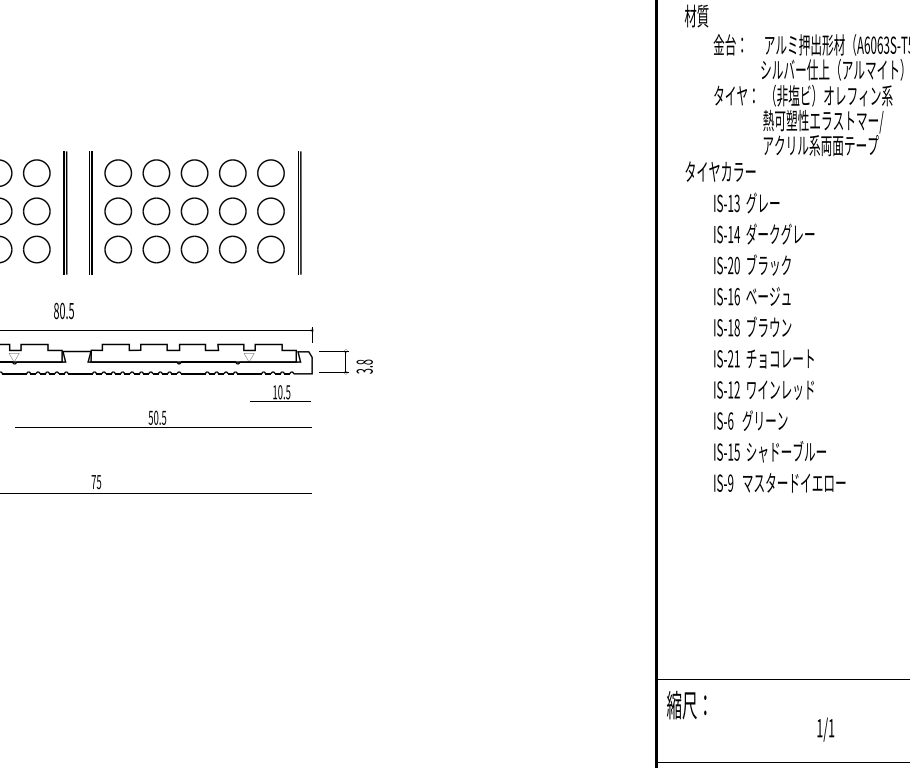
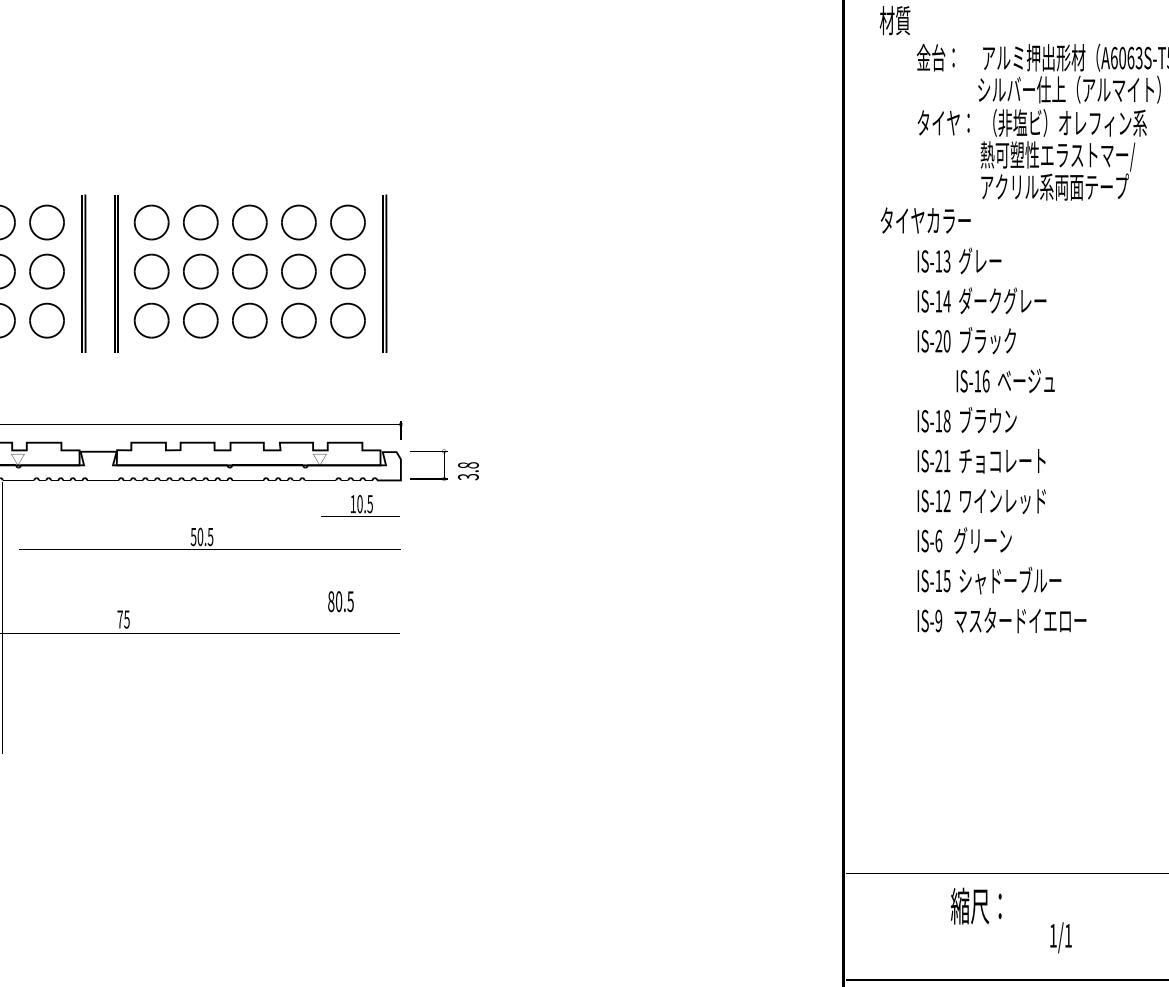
text: (752, 296) -> (1005, 380), moved
text: (63, 310) -> (340, 601), moved
text: (686, 704) -> (976, 905), moved

